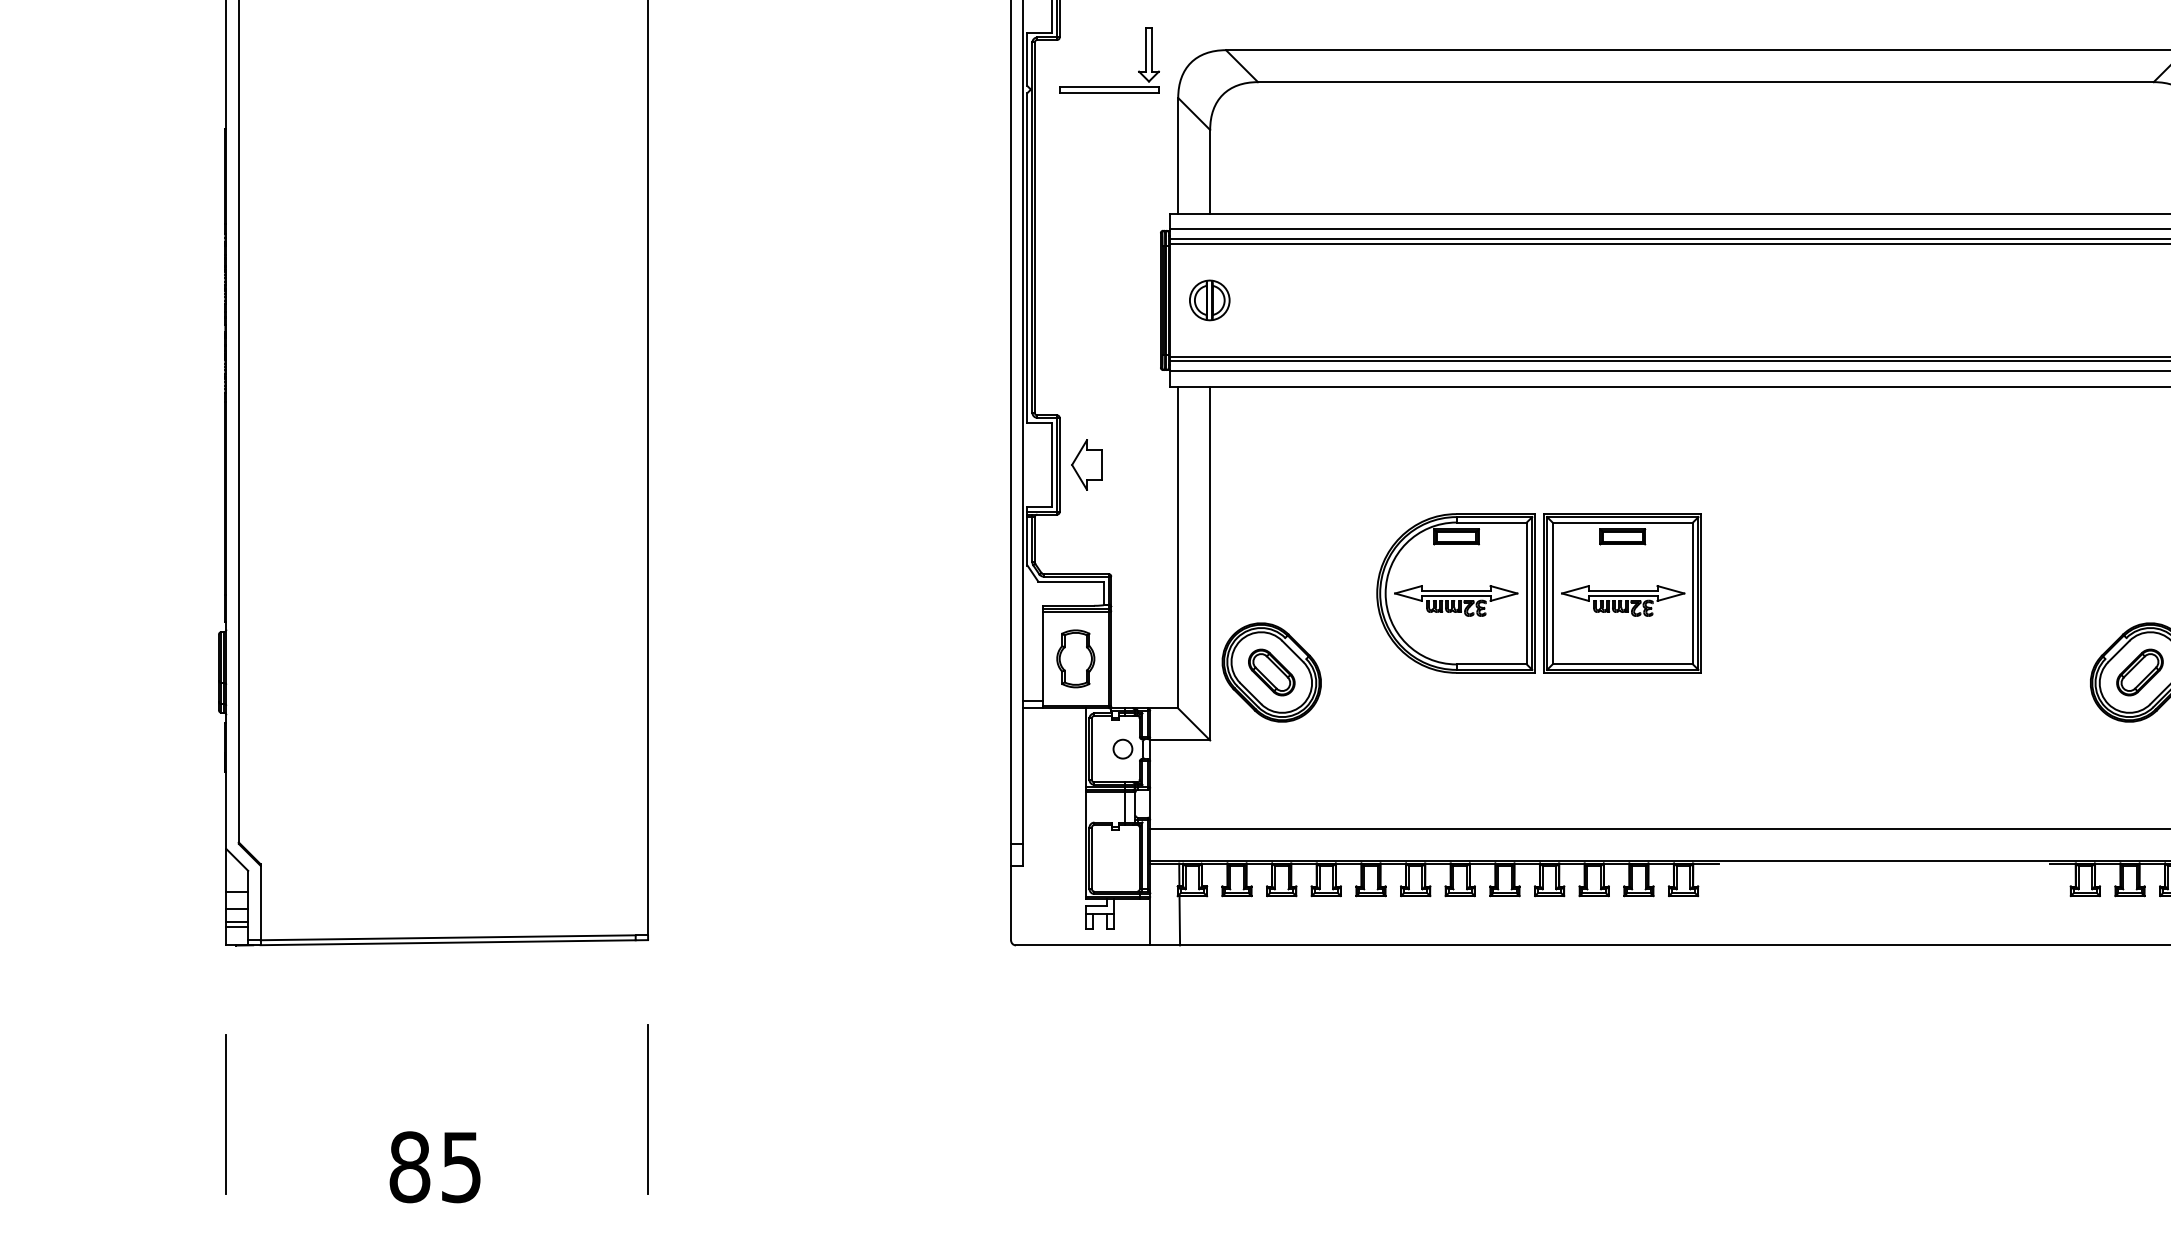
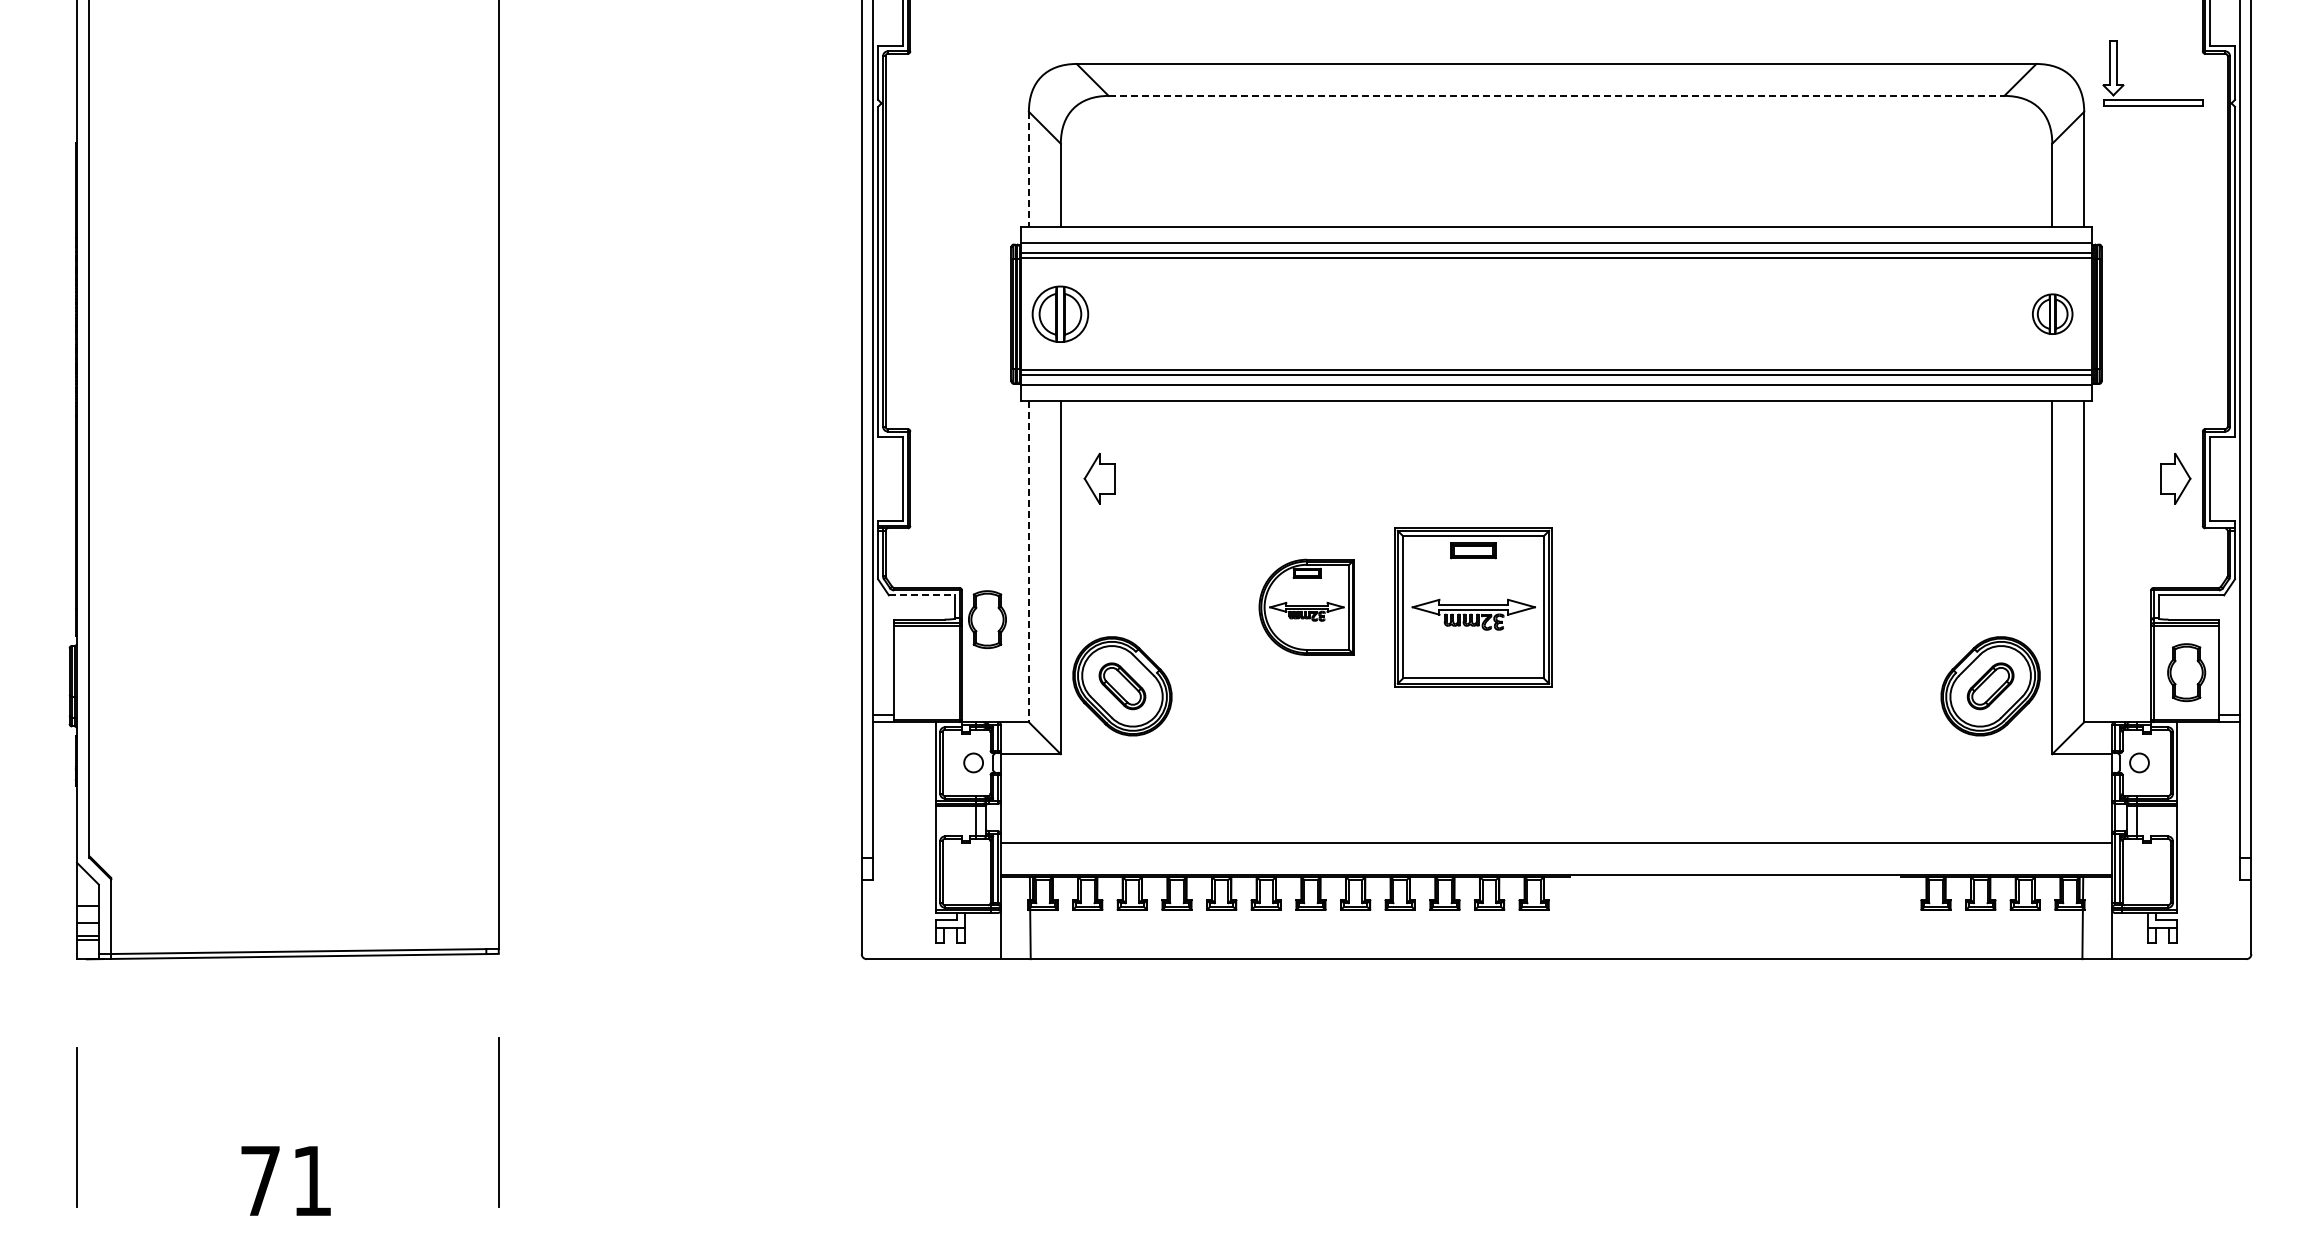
line: (1705, 81) -> (1556, 95), solid -> dashed
part: (1108, 85) -> (959, 99), removed
line: (1177, 155) -> (1028, 169), solid -> dashed
part: (1209, 299) -> (1060, 313), size x1.4
part: (1086, 464) -> (1099, 478), moved
line: (1177, 547) -> (1028, 561), solid -> dashed
line: (1070, 581) -> (921, 595), solid -> dashed
part: (1455, 593) -> (1306, 607), size x0.6
part: (1075, 658) -> (987, 619), moved
text: (434, 1167) -> (285, 1181), 85 -> 71

